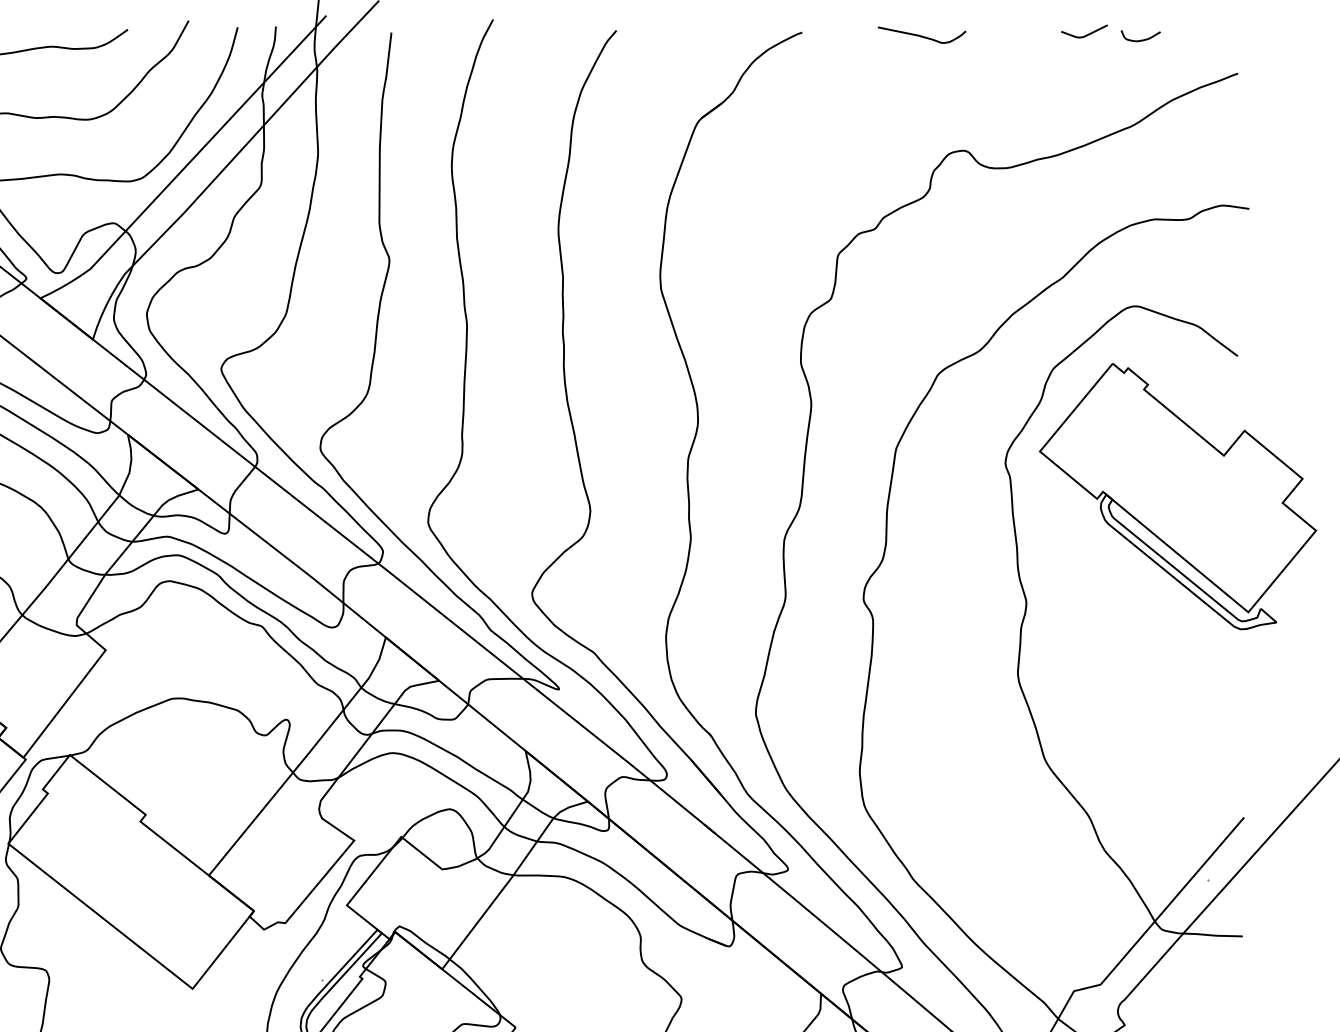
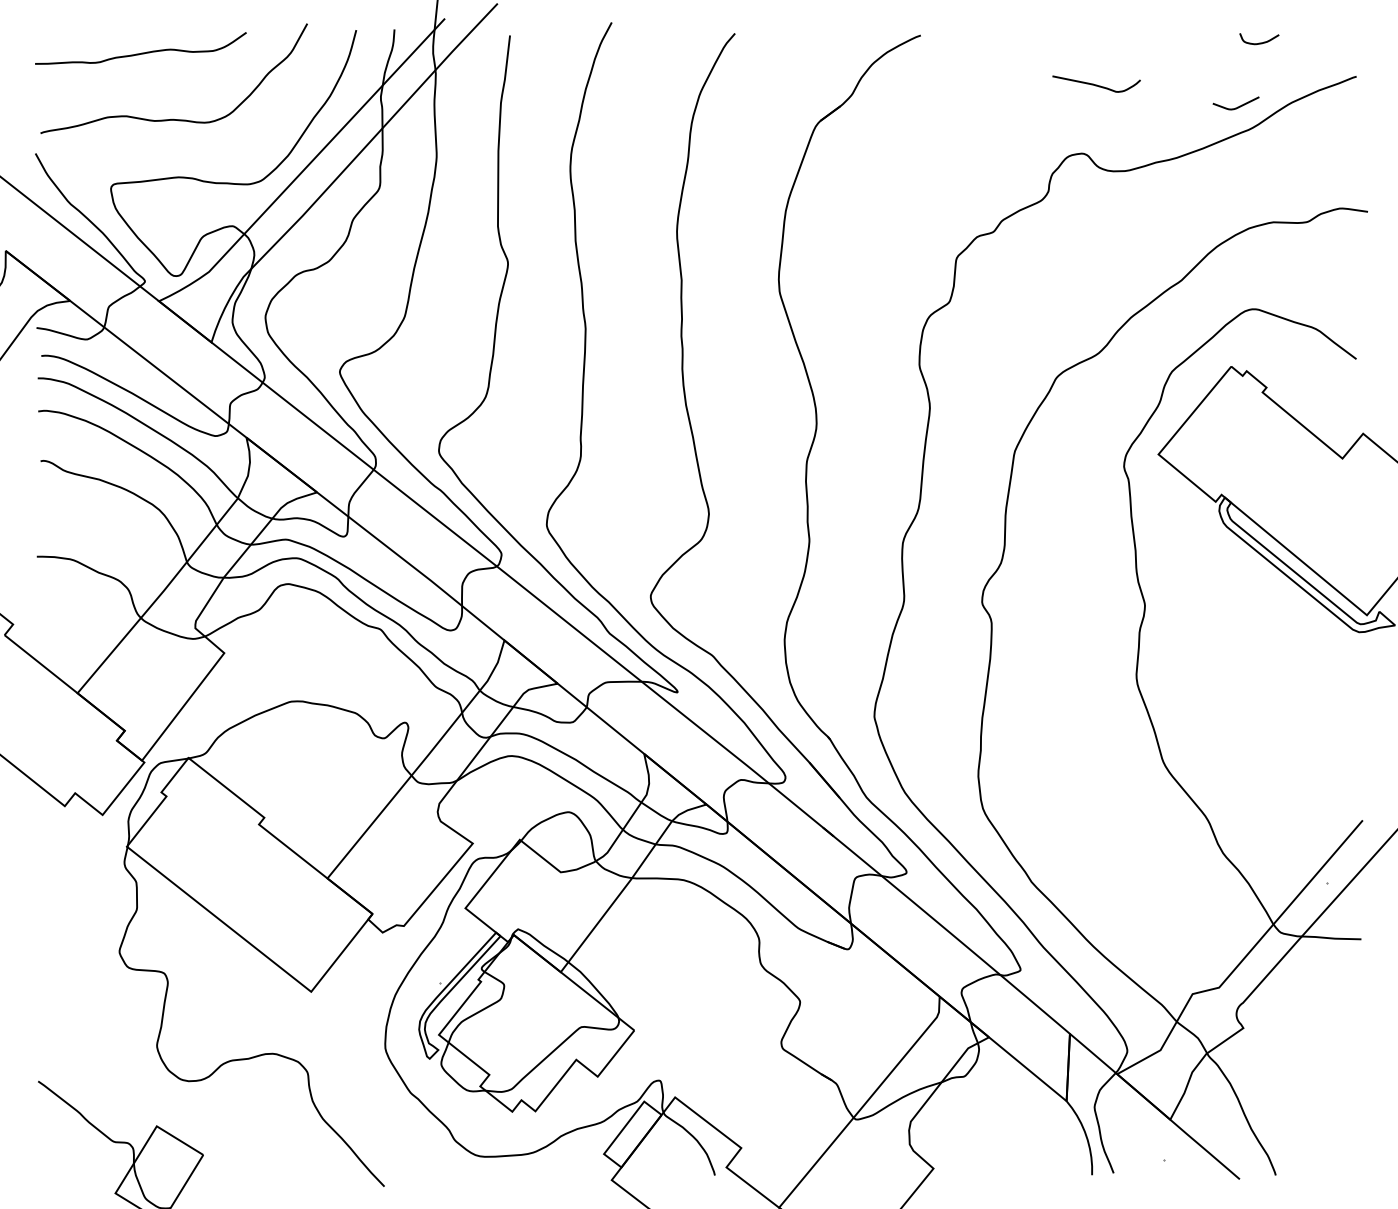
curve: (1085, 34) -> (1237, 106), moved
curve: (921, 35) -> (1096, 84), moved

